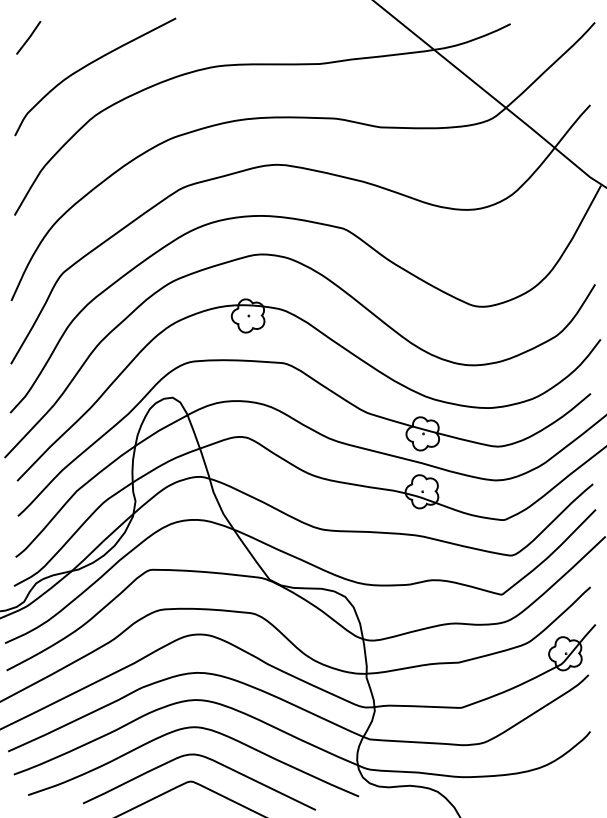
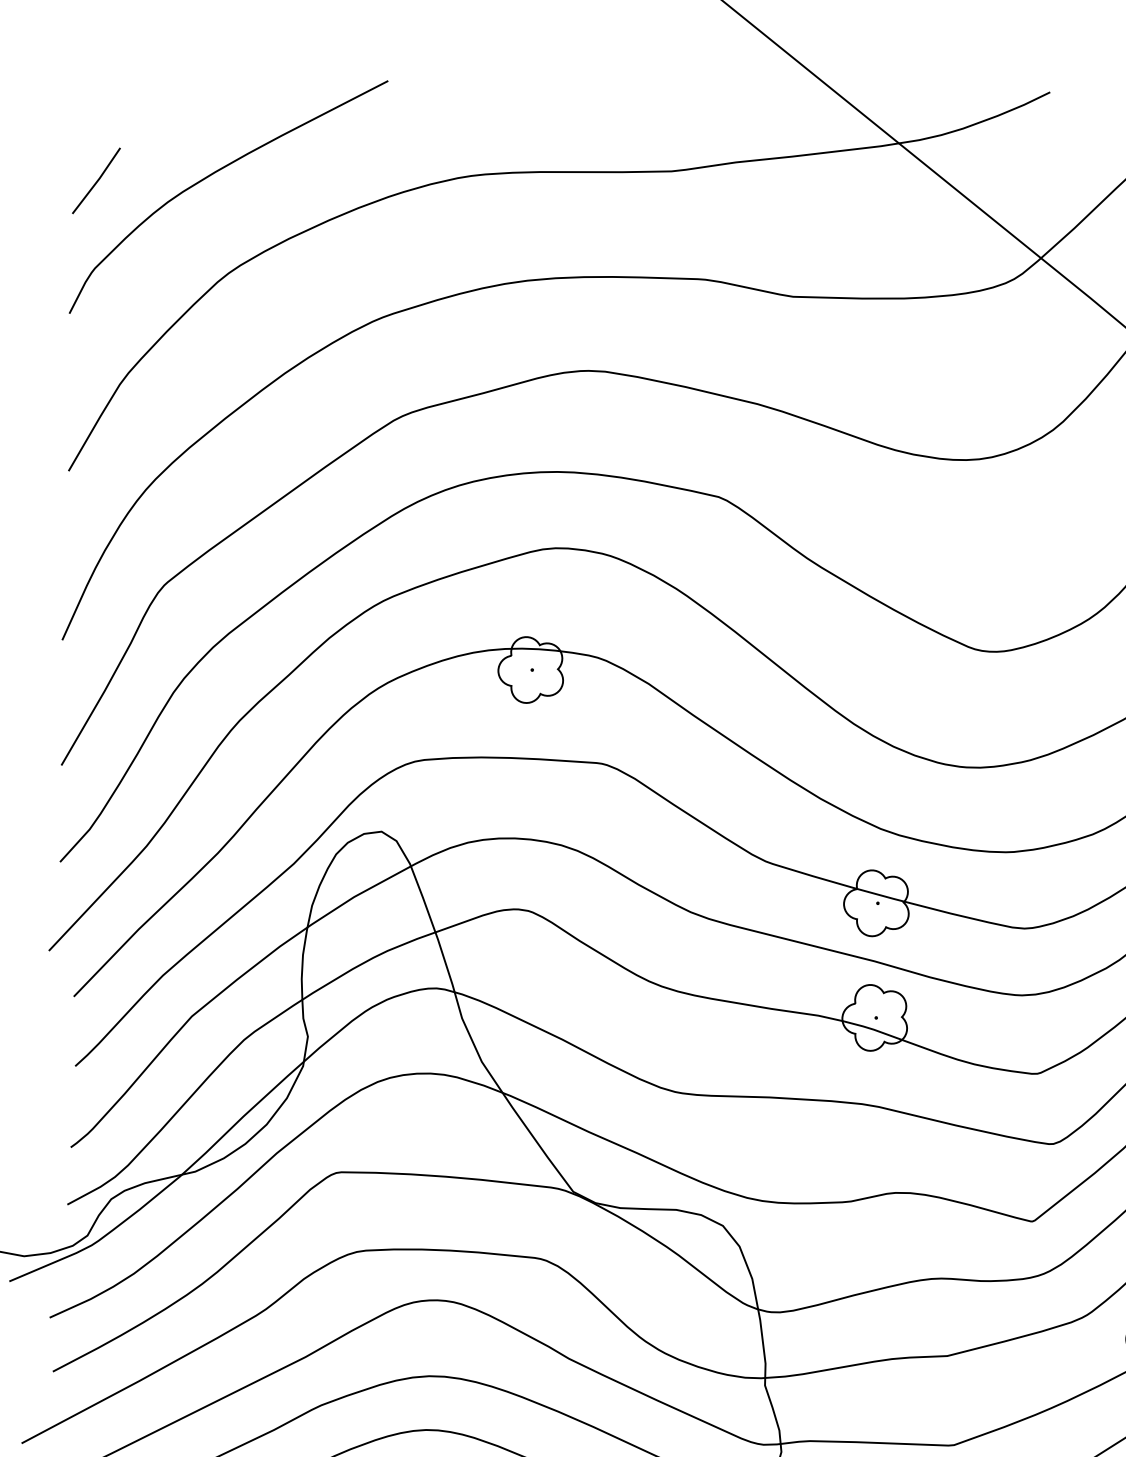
line: (28, 37) -> (96, 180), moved

